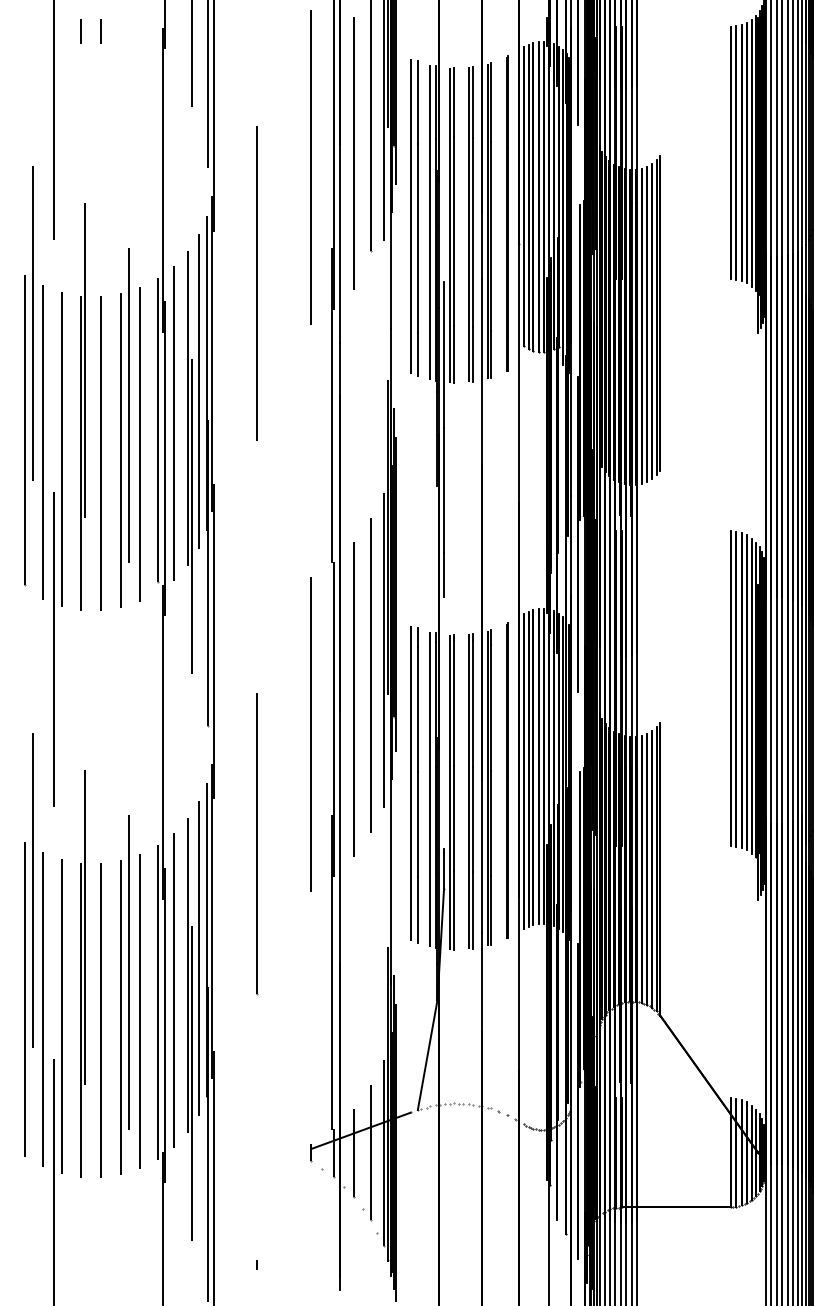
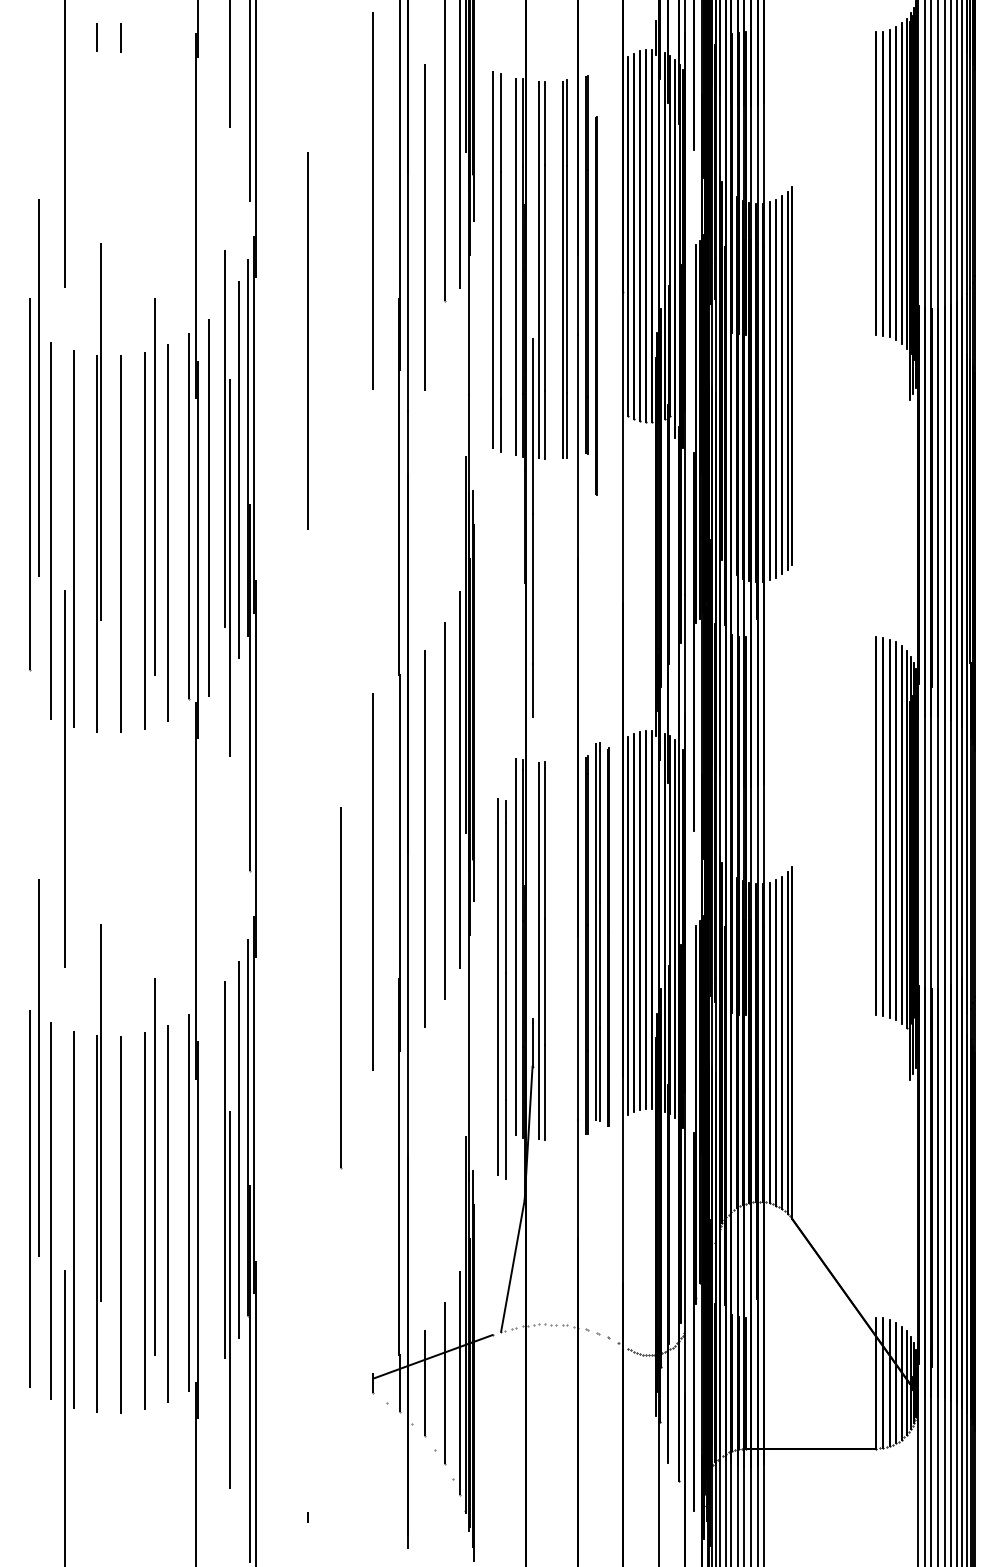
line: (353, 152) -> (424, 227), moved
line: (507, 213) -> (596, 305), moved
line: (25, 430) -> (30, 484), moved
part: (189, 462) -> (227, 503), moved
part: (413, 784) -> (501, 988), moved
part: (470, 791) -> (597, 931), moved
line: (257, 844) -> (341, 988), moved
line: (173, 989) -> (208, 1187), removed

